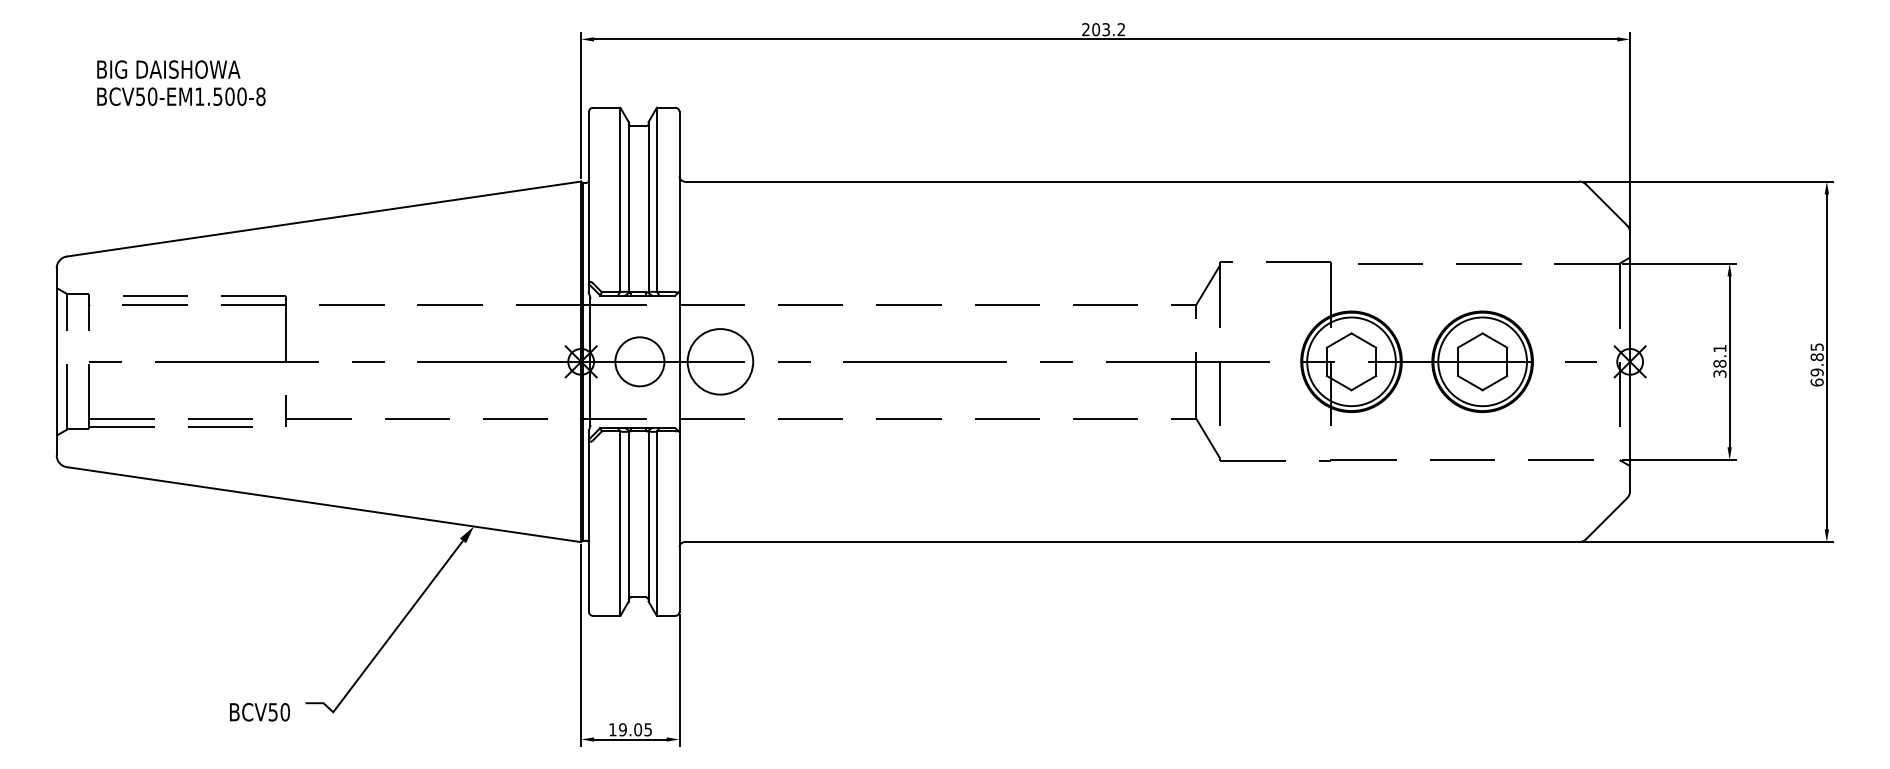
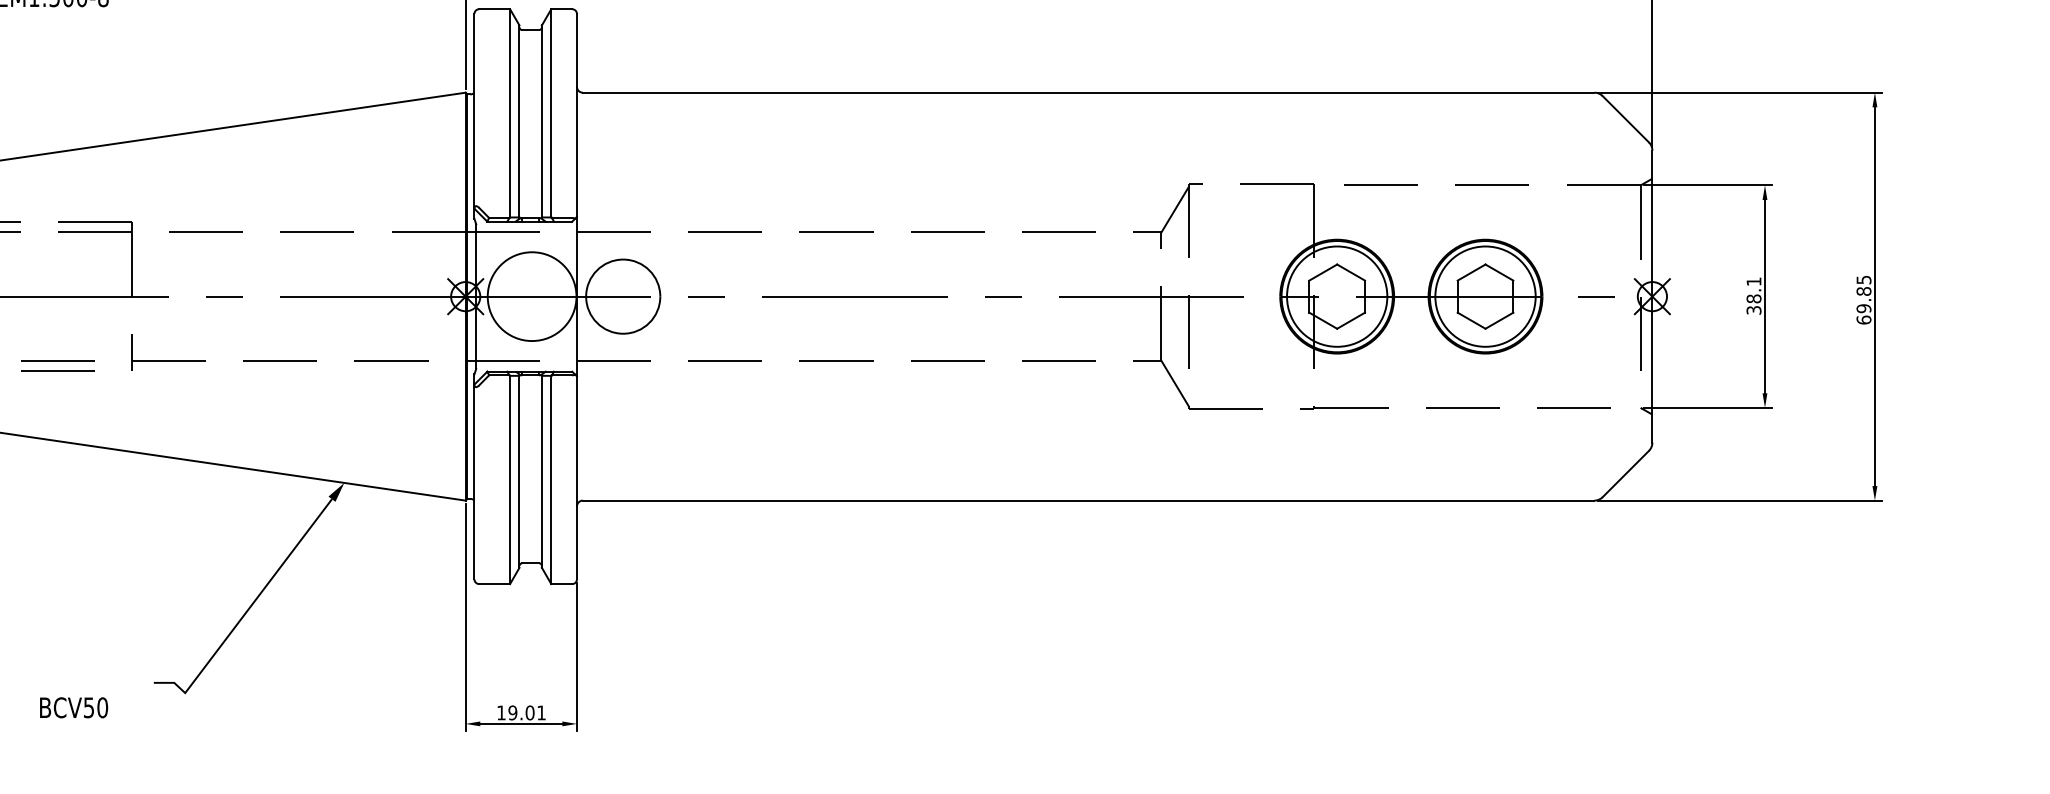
circle: (639, 361) -> (531, 296), size x1.6
text: (260, 712) -> (74, 708), moved
text: (647, 729) -> (540, 712), 19.05 -> 19.01

